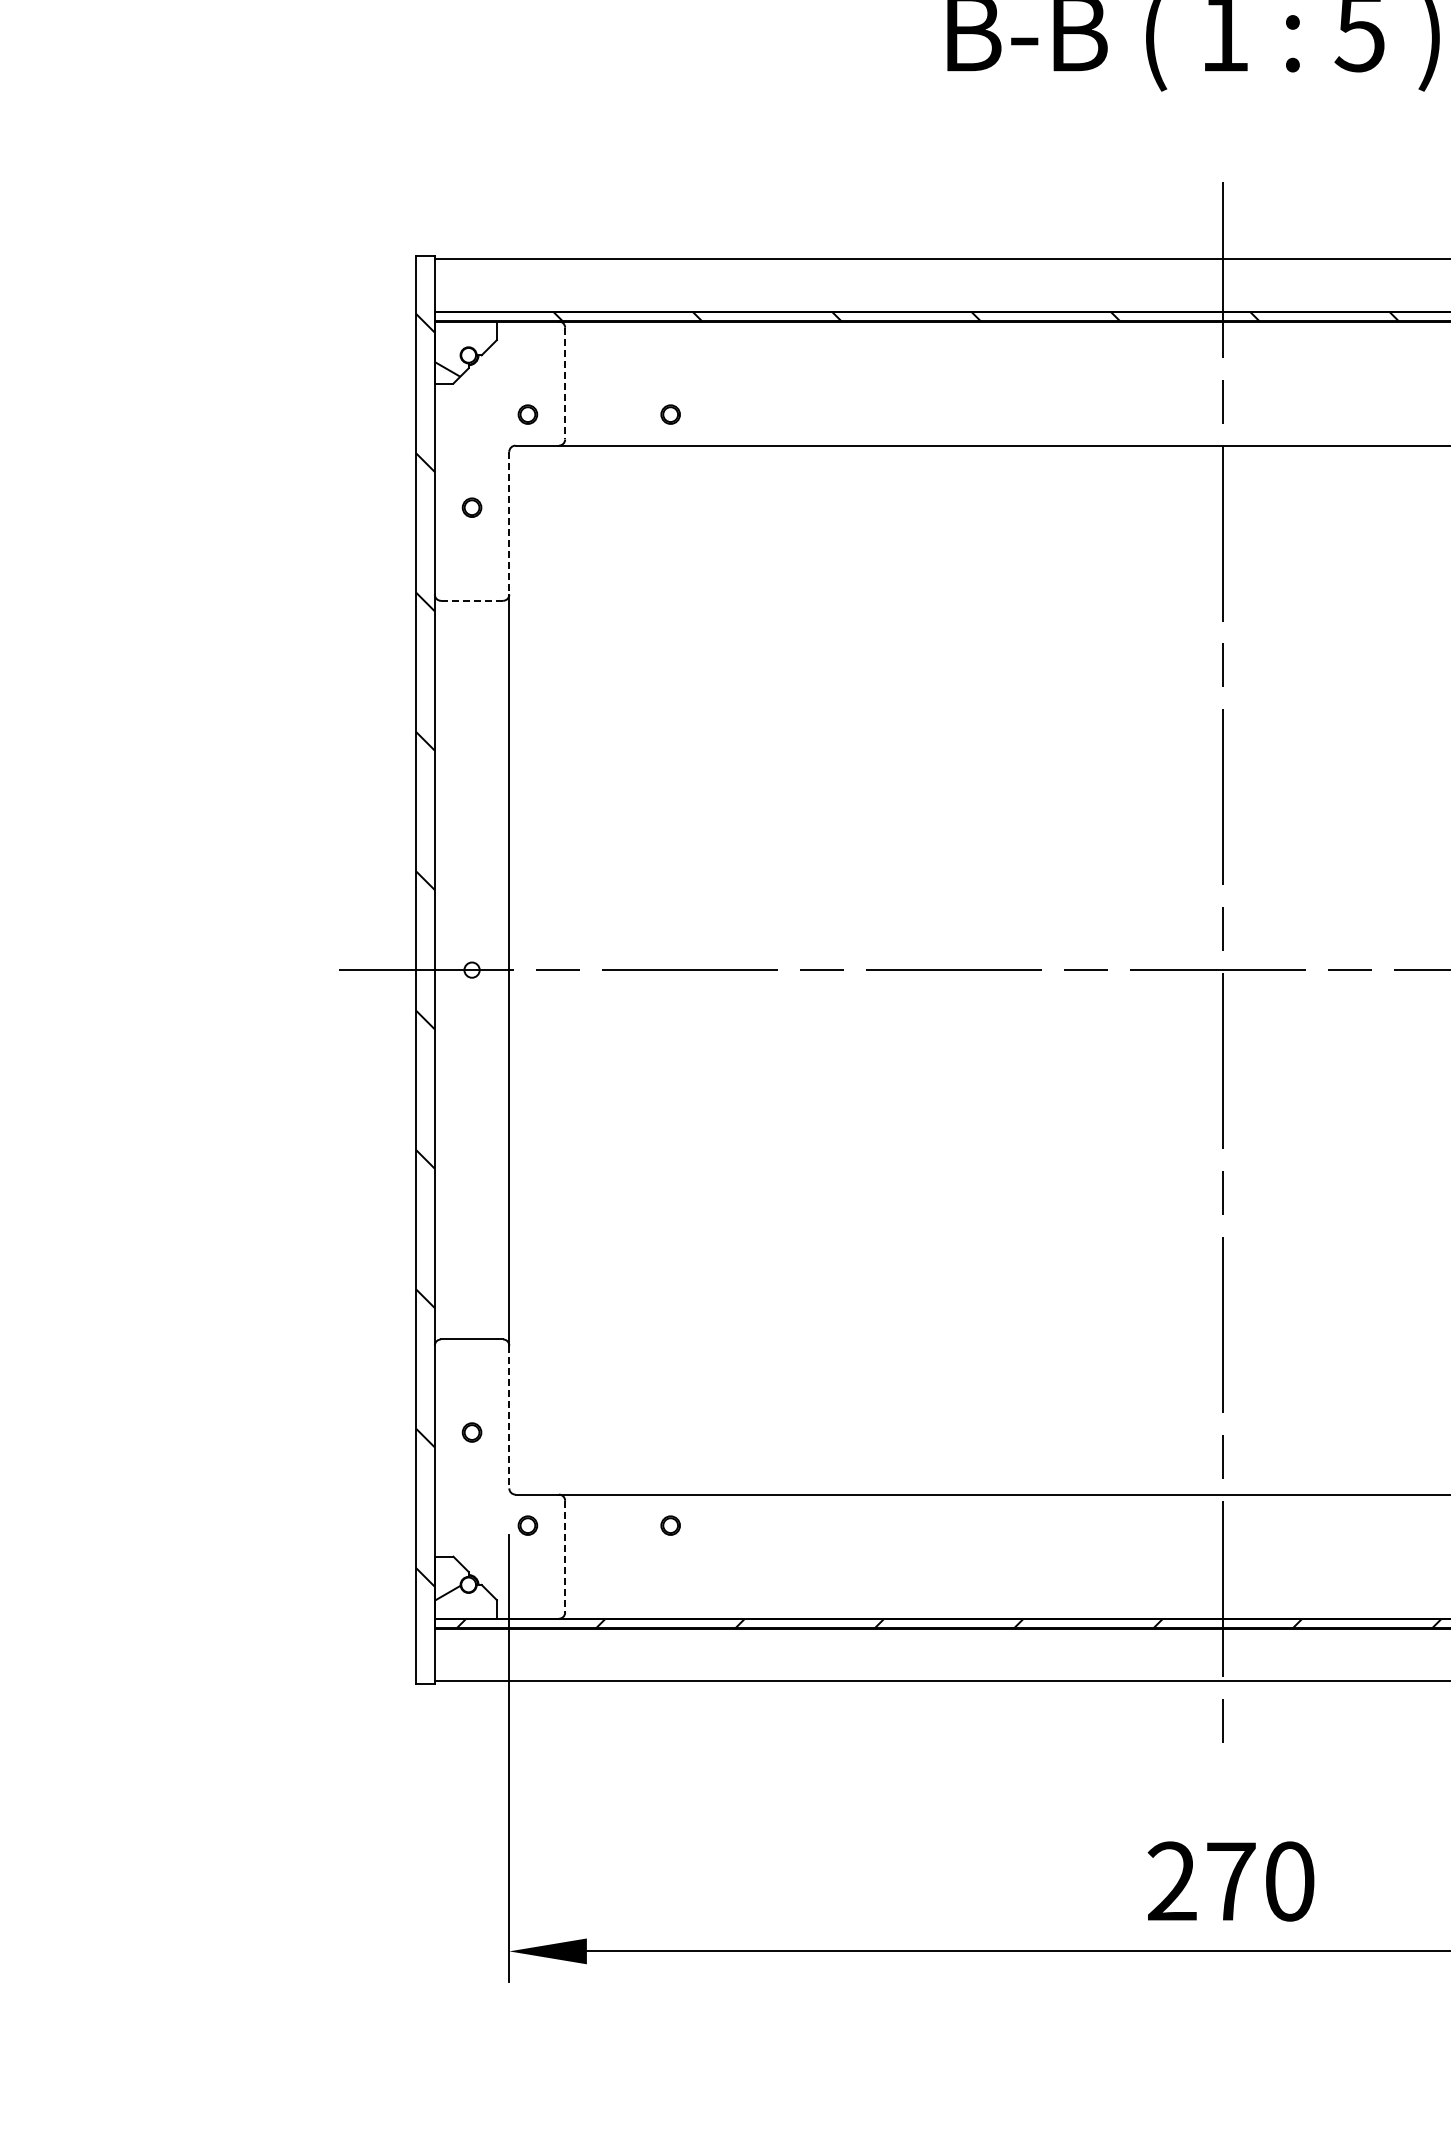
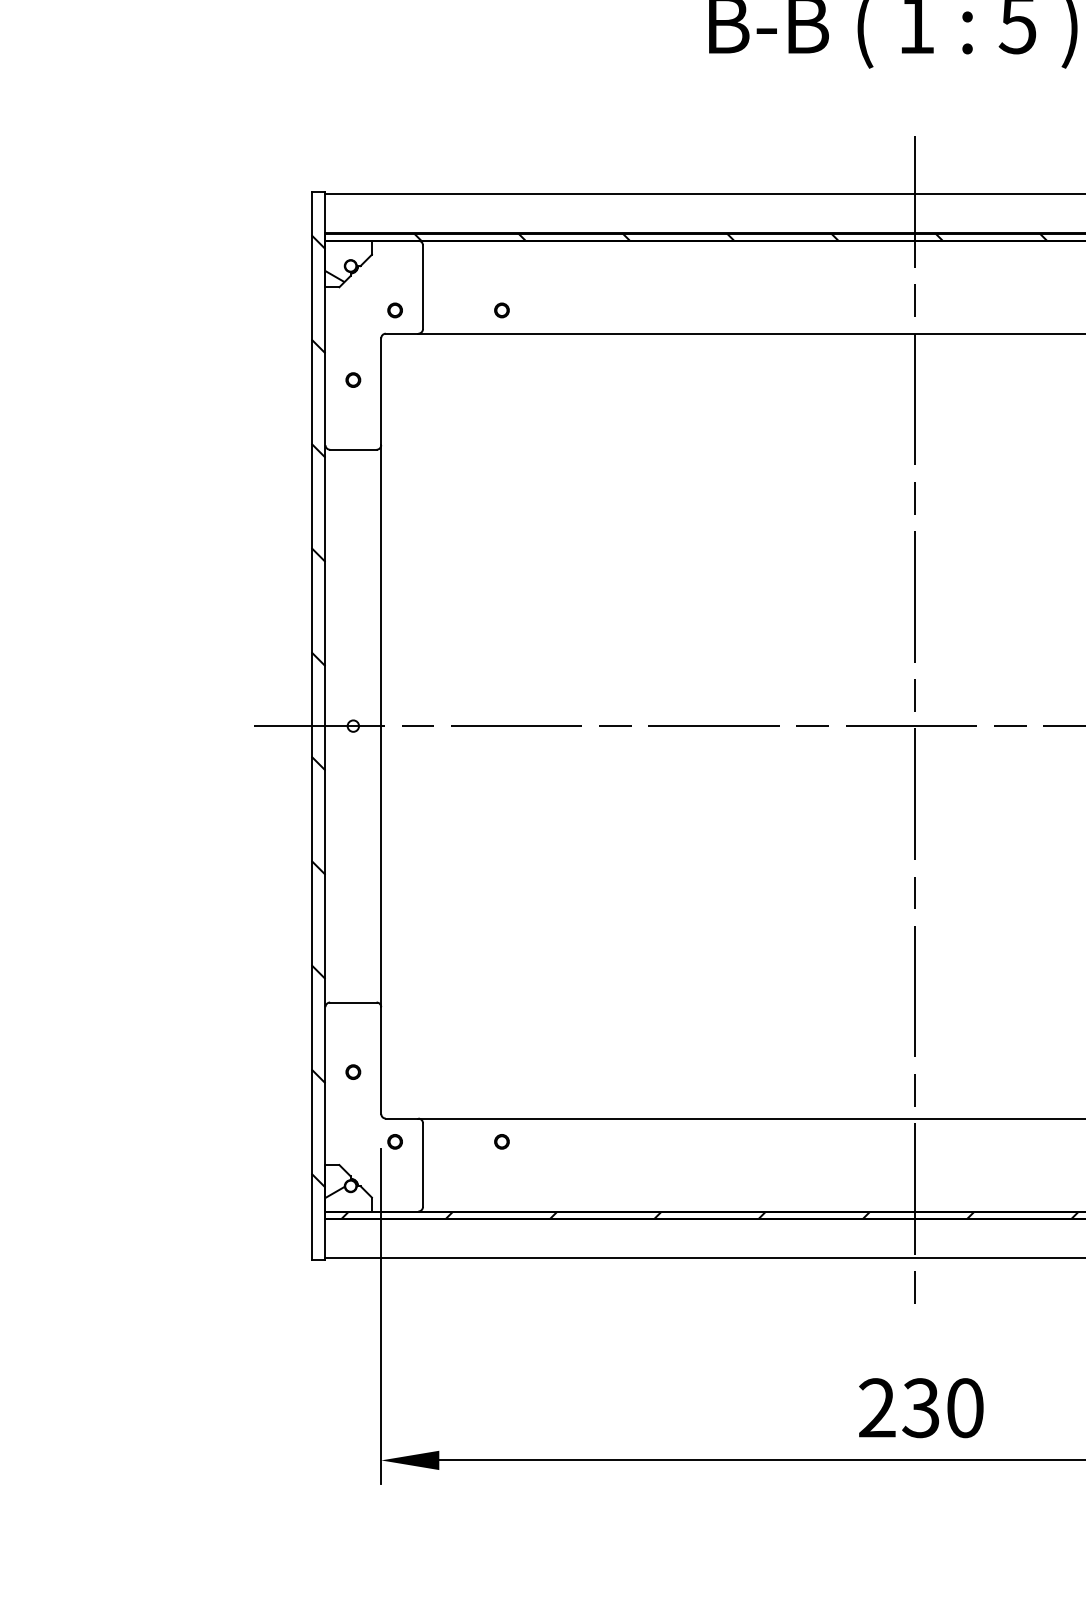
line: (565, 383) -> (423, 287), dashed -> solid
line: (509, 523) -> (381, 391), dashed -> solid
line: (471, 600) -> (352, 449), dashed -> solid
line: (509, 1417) -> (381, 1060), dashed -> solid
line: (565, 1556) -> (423, 1164), dashed -> solid
text: (1230, 1881) -> (920, 1408), 270 -> 230

